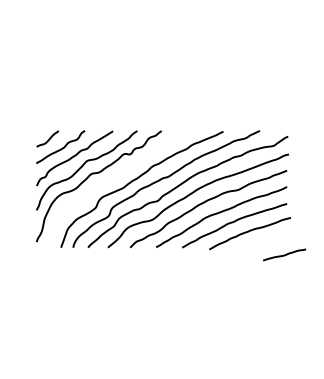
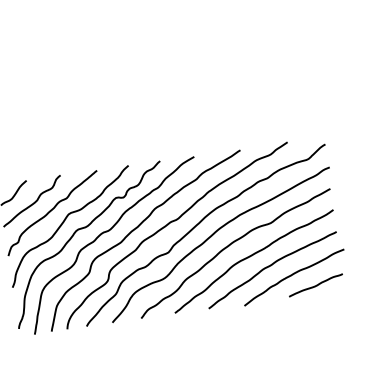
curve: (113, 179) -> (106, 233), added
curve: (284, 254) -> (315, 284), moved

